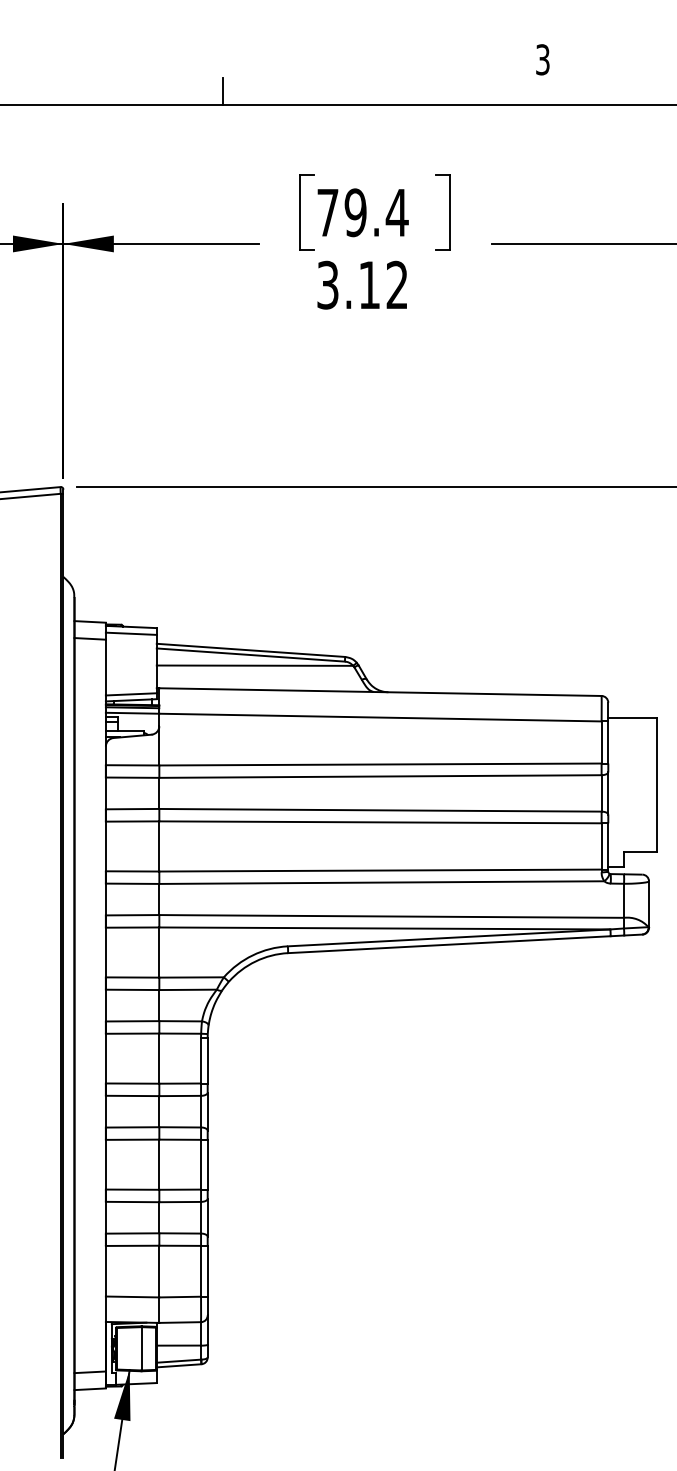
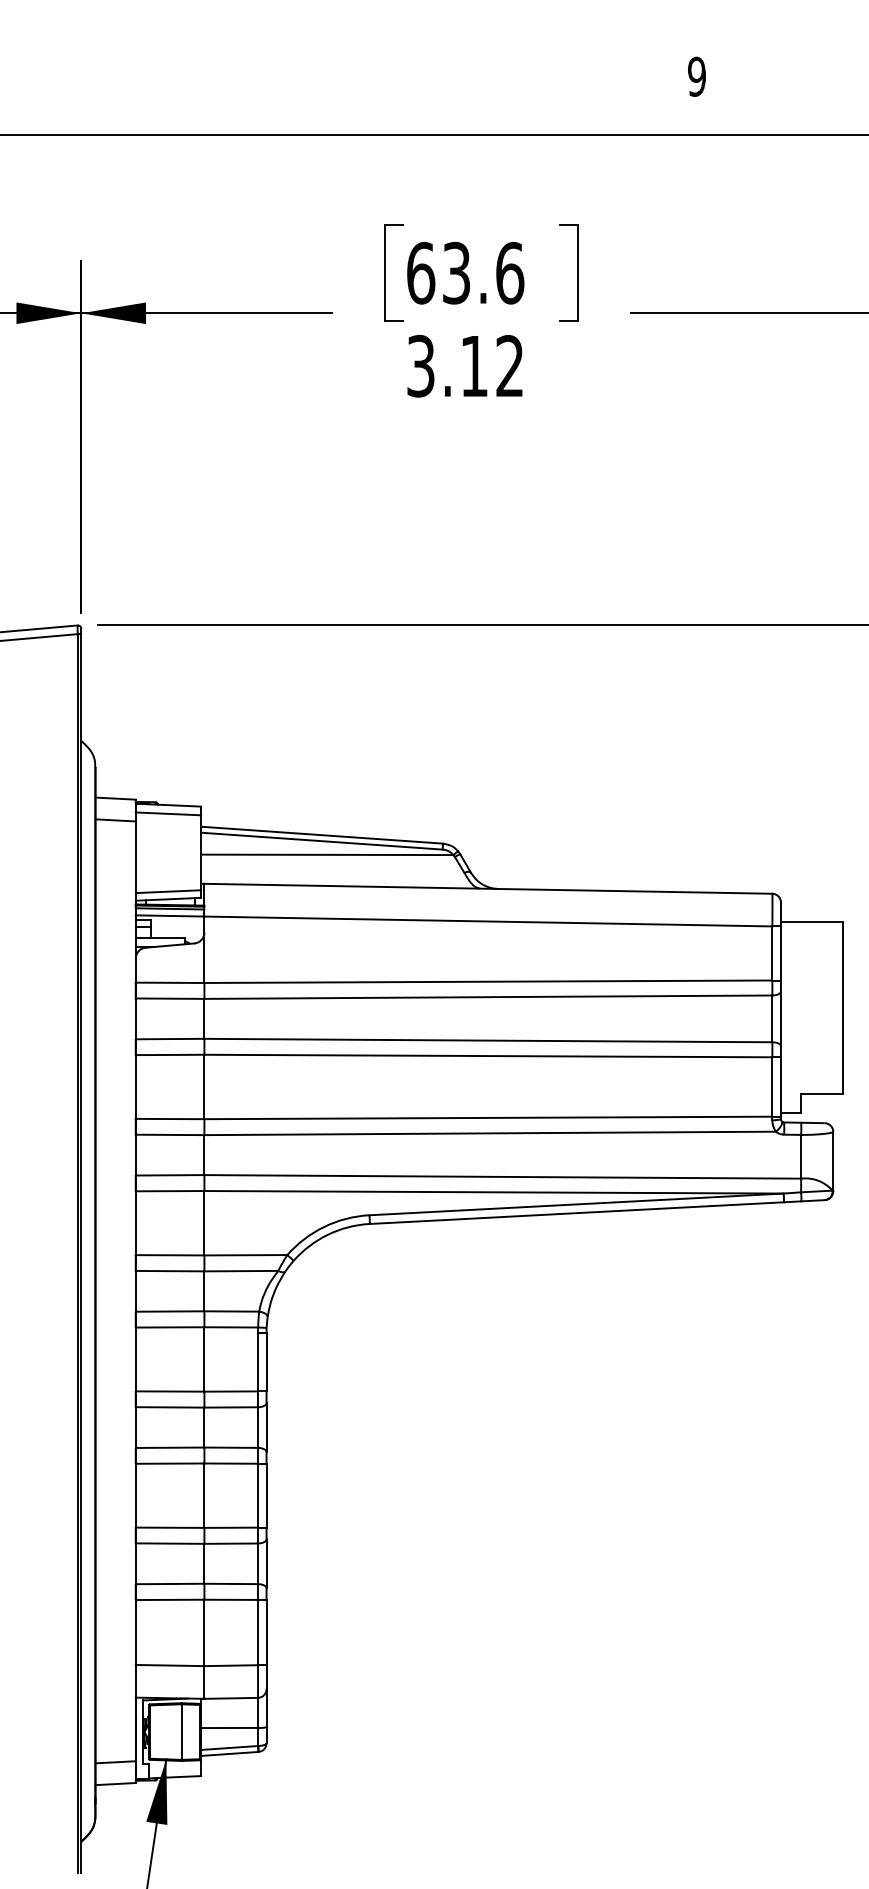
text: (542, 59) -> (696, 76), 3 -> 9
line: (222, 91) -> (285, 117), removed
text: (362, 212) -> (465, 272), 79.4 -> 63.6

